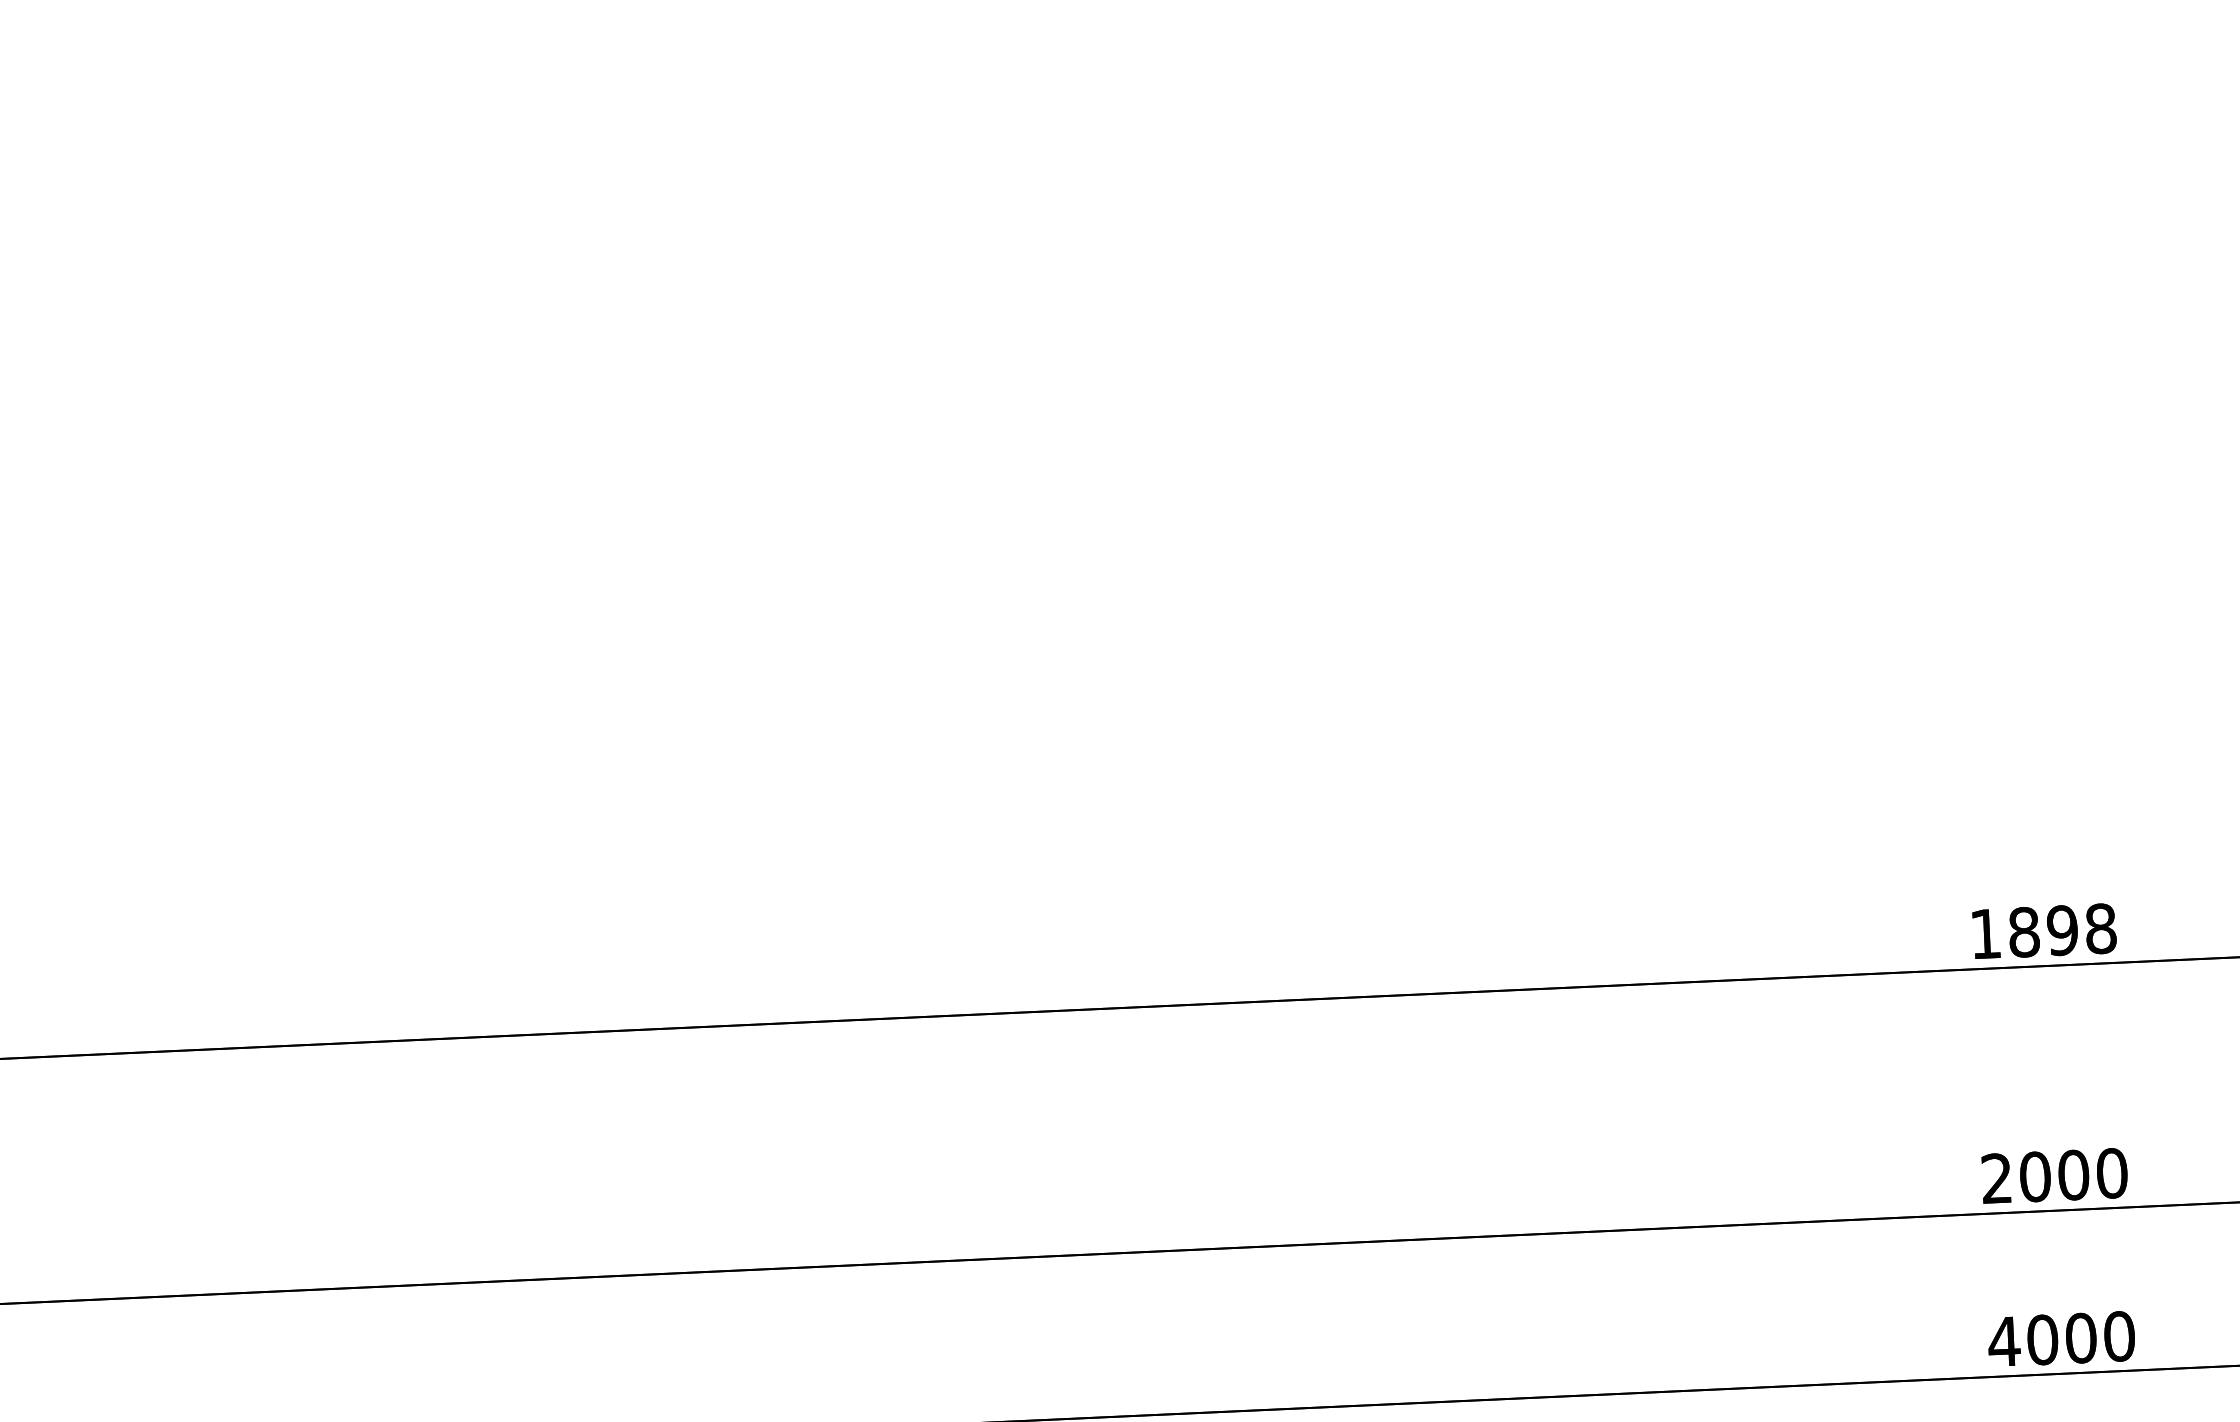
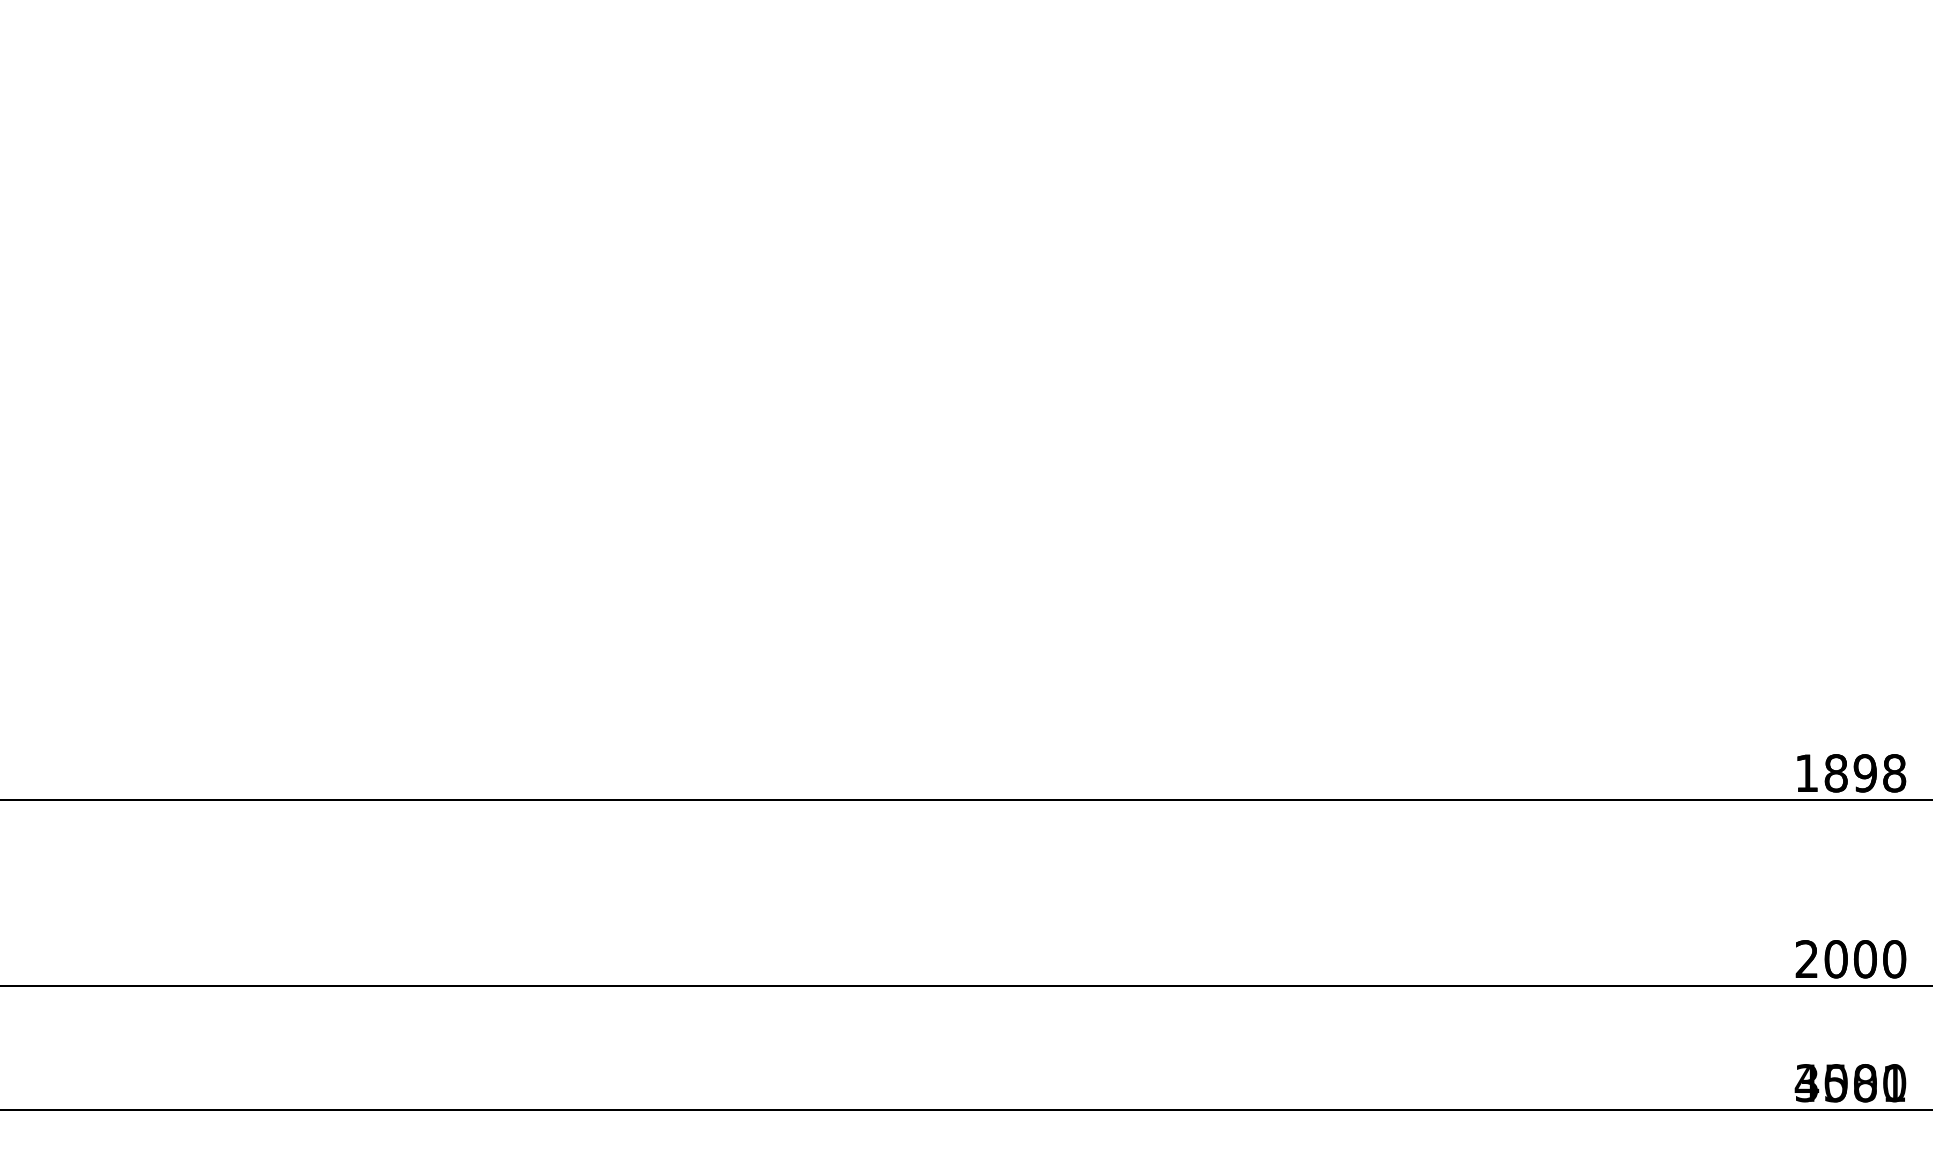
text: (2061, 1339) -> (1850, 1083), 4000 -> 3581

